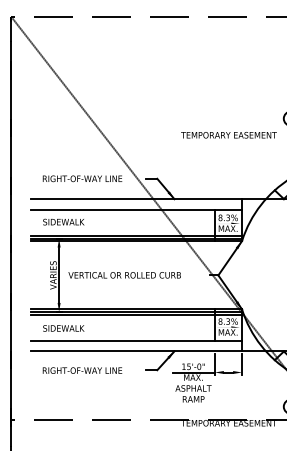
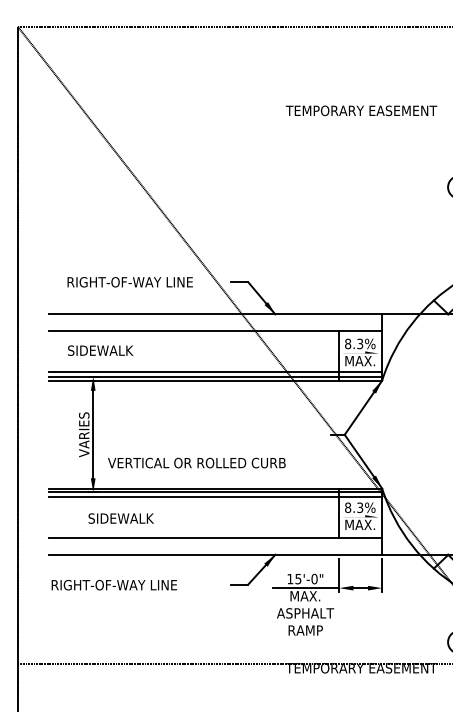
text: (228, 135) -> (360, 111), moved
text: (124, 275) -> (196, 463), moved
text: (63, 328) -> (120, 518), moved
text: (82, 370) -> (114, 584), moved

